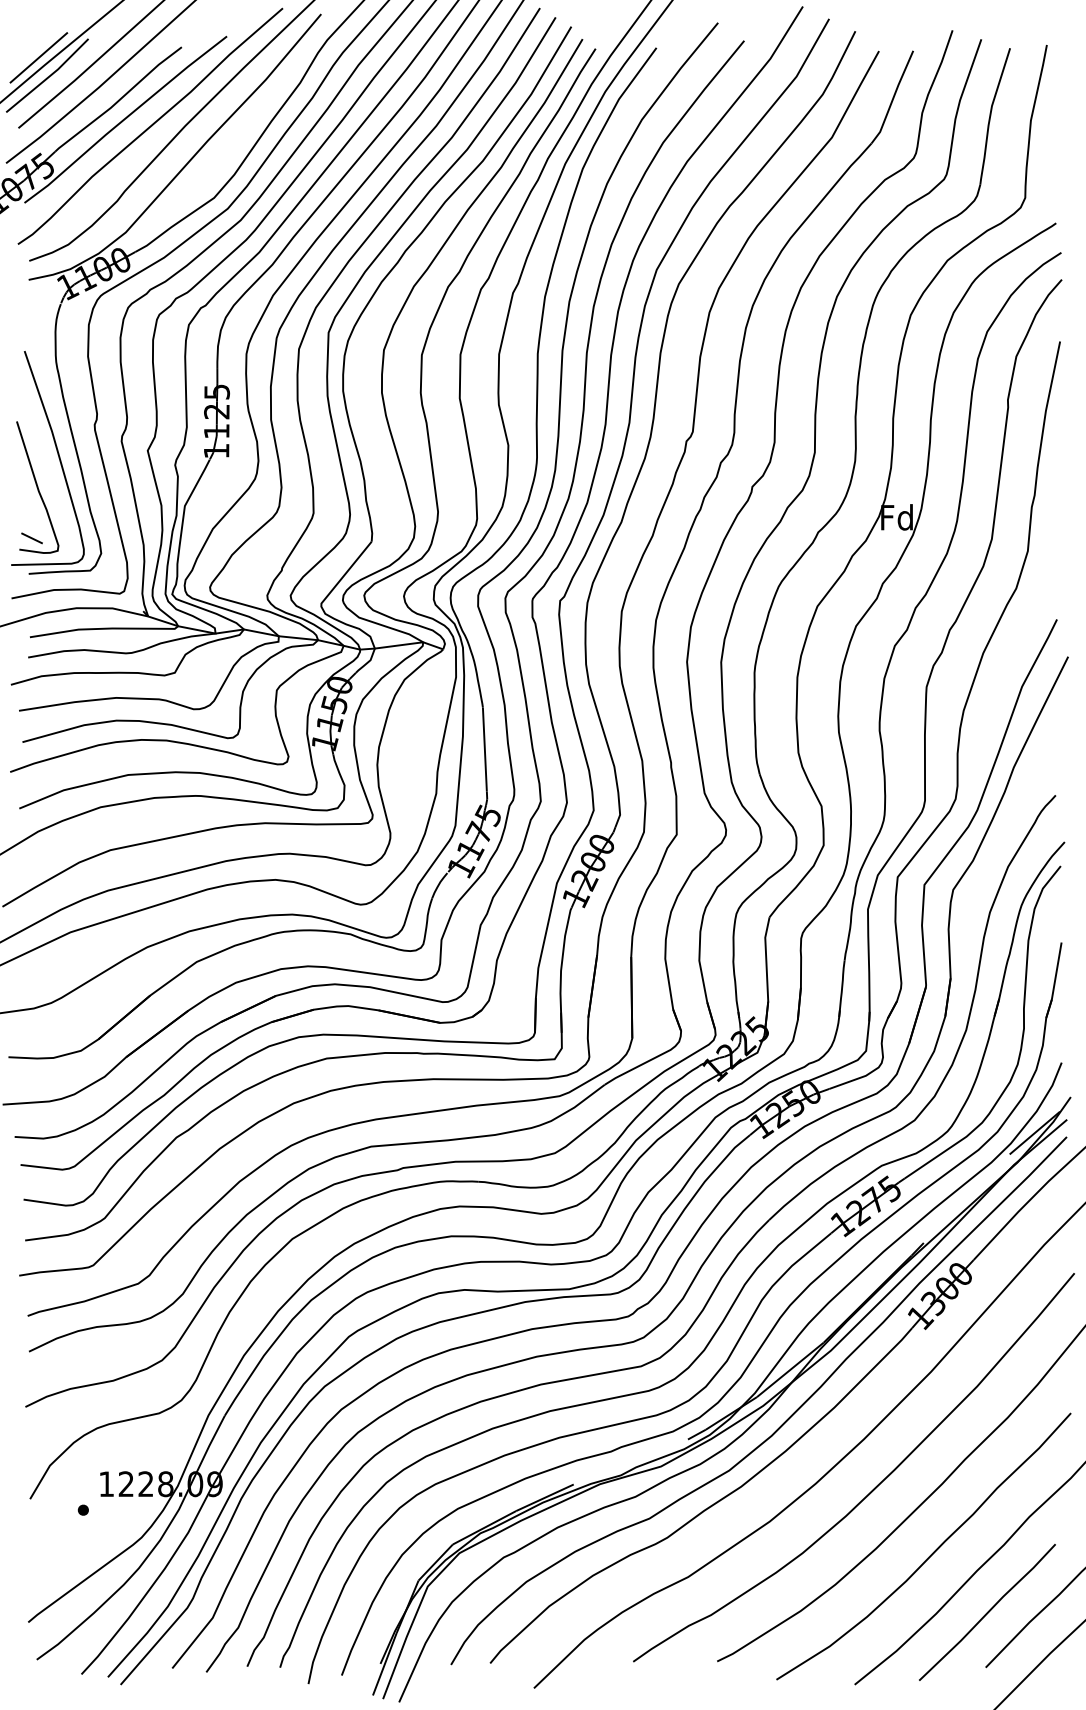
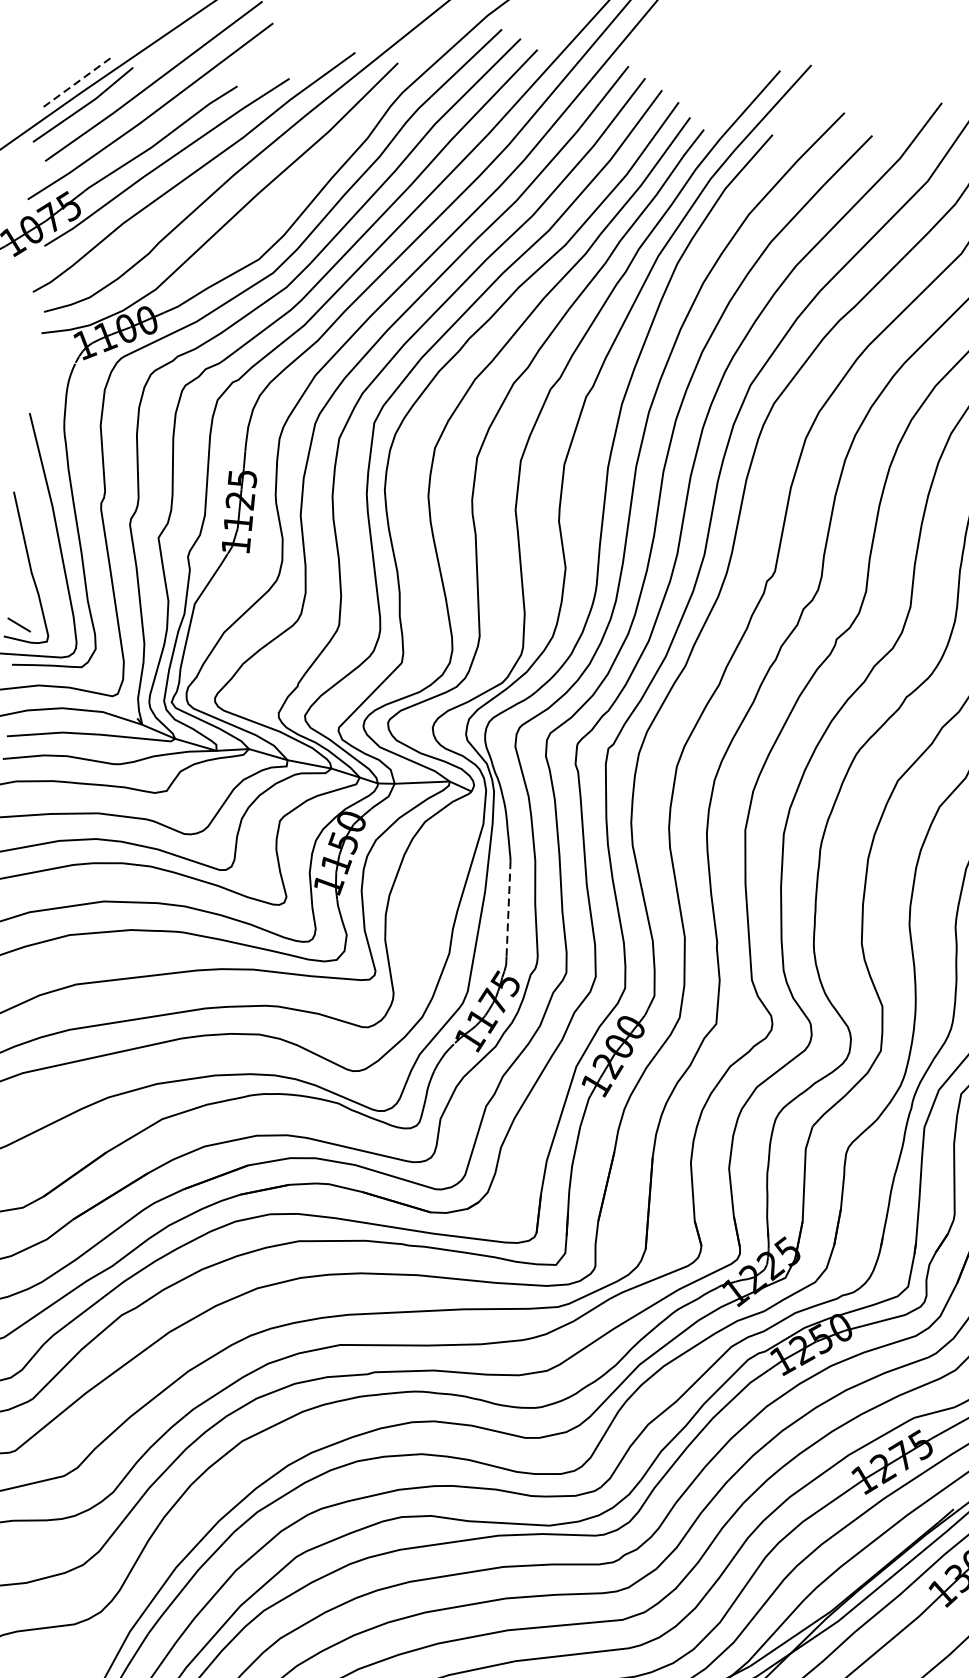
line: (38, 58) -> (74, 84), solid -> dashed
line: (484, 750) -> (508, 909), solid -> dashed

